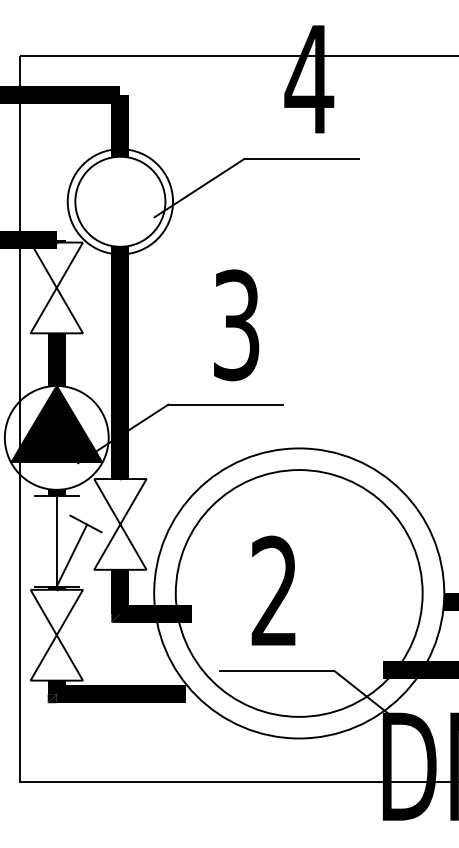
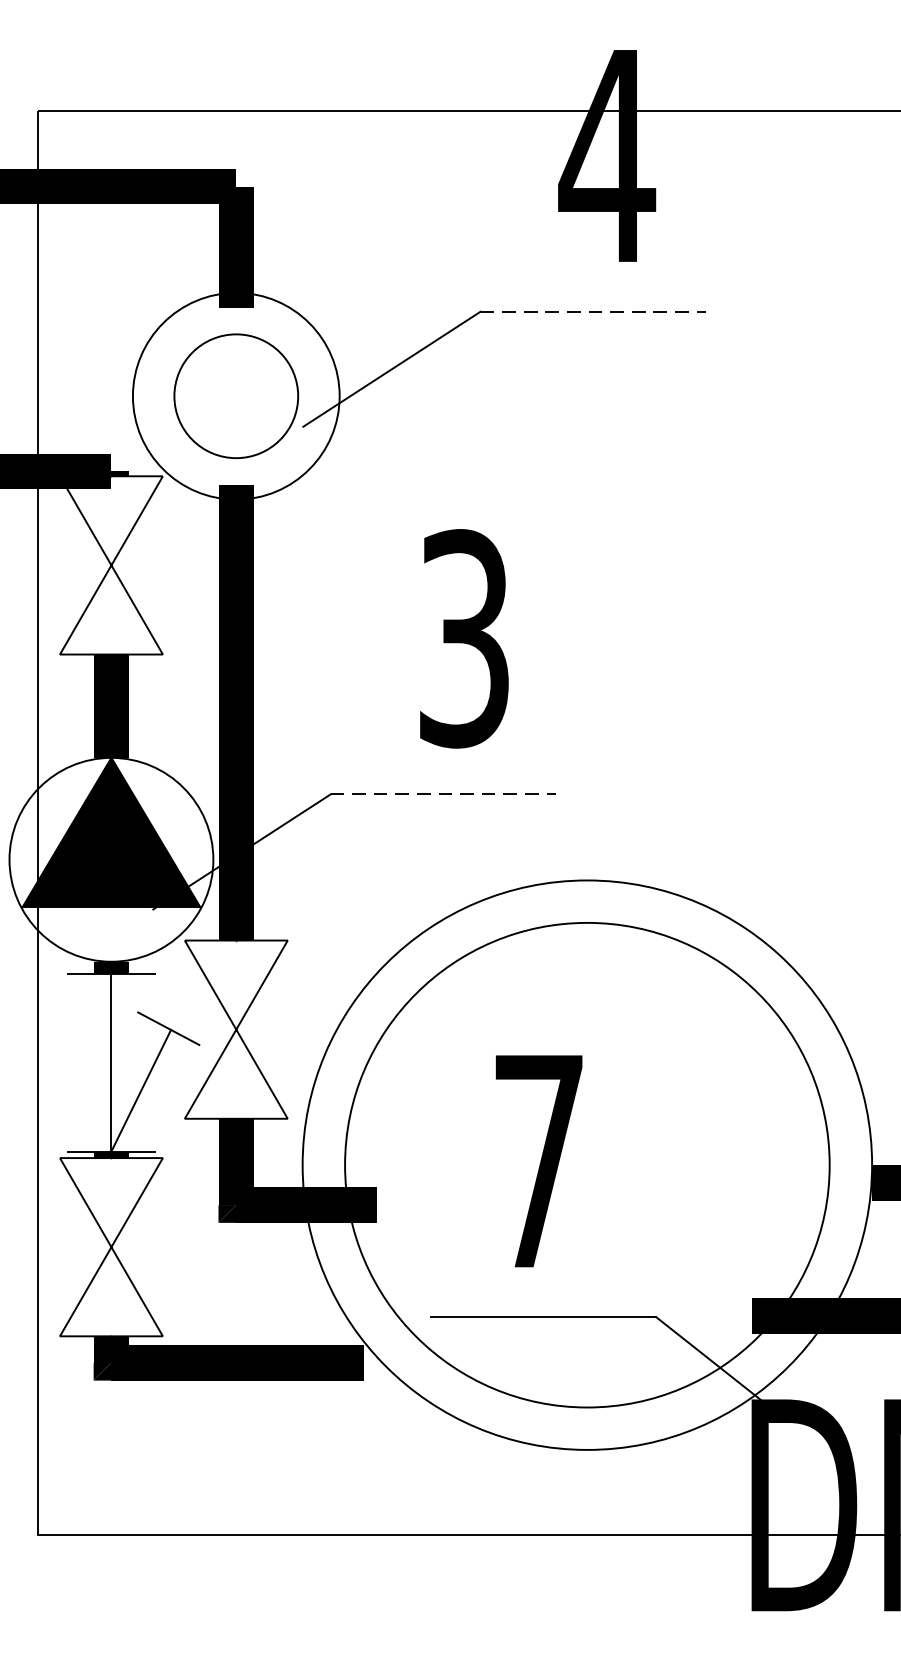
line: (302, 158) -> (593, 311), solid -> dashed
circle: (120, 201) -> (236, 395), size x0.7
line: (226, 404) -> (444, 794), solid -> dashed
text: (273, 590) -> (536, 1159), 2 -> 7

